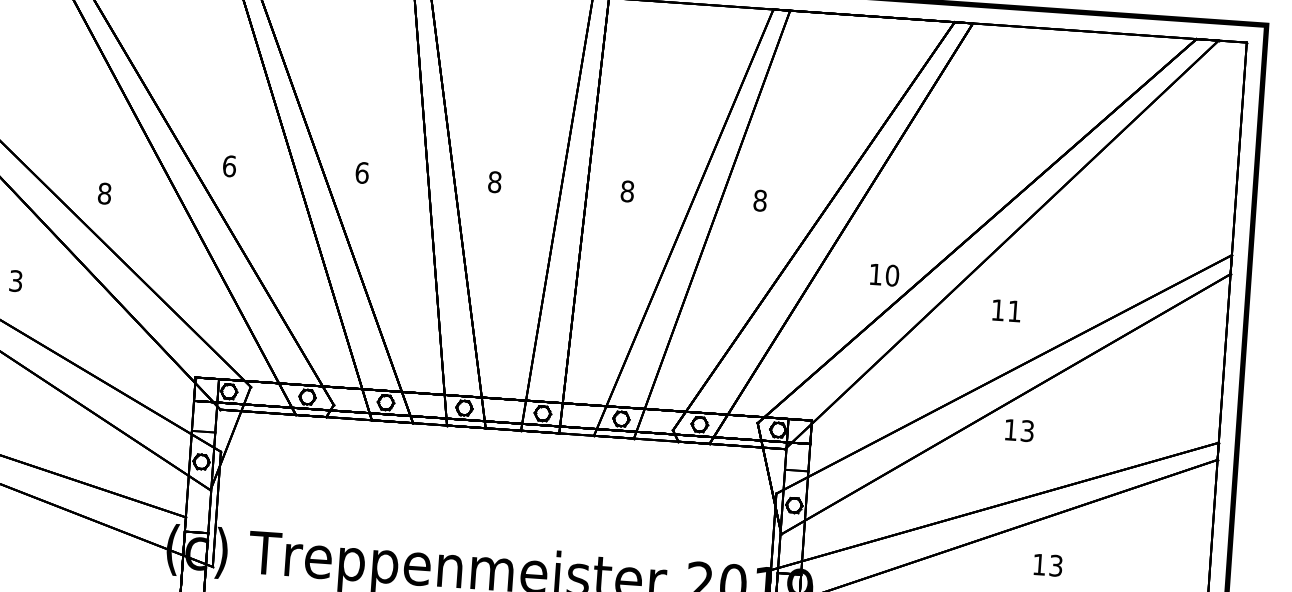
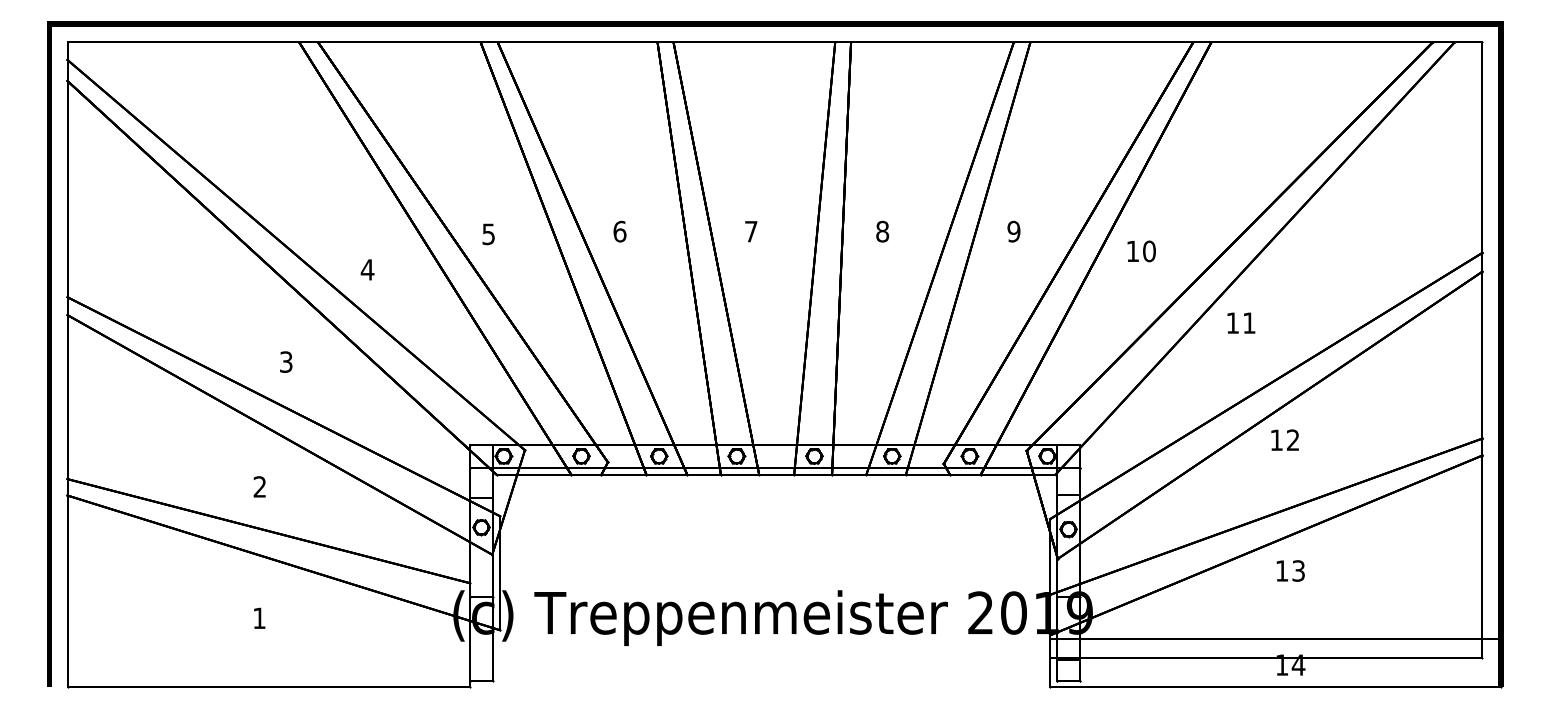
text: (229, 166) -> (488, 234), 6 -> 5
text: (494, 181) -> (750, 231), 8 -> 7
text: (104, 193) -> (367, 269), 8 -> 4
text: (759, 200) -> (1013, 231), 8 -> 9
text: (884, 275) -> (1141, 251), moved
text: (1006, 310) -> (1241, 322), moved
text: (1027, 431) -> (1293, 440), 13 -> 12
text: (1047, 564) -> (1290, 570), moved

